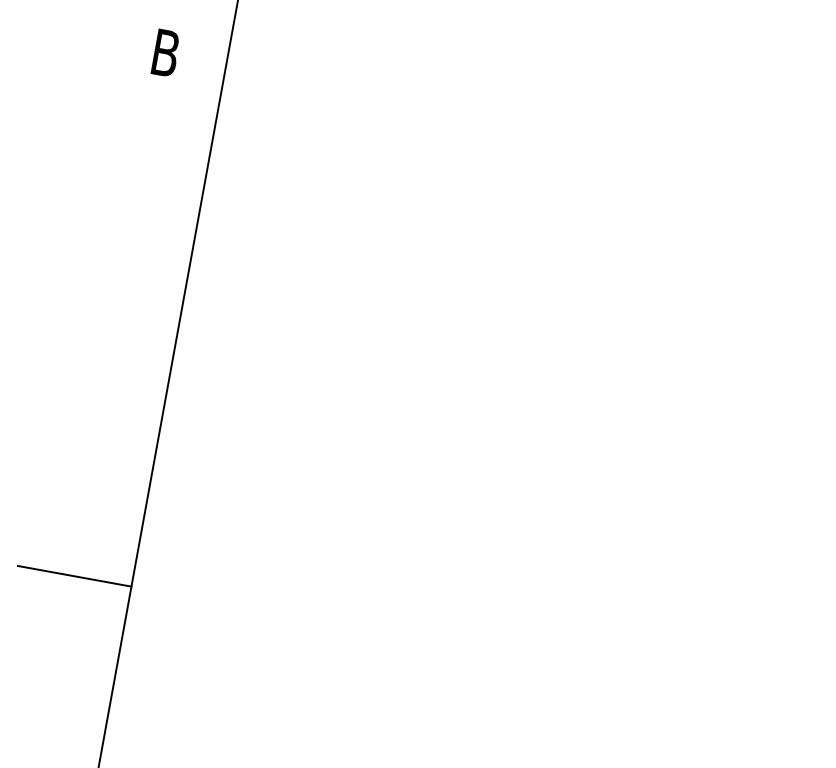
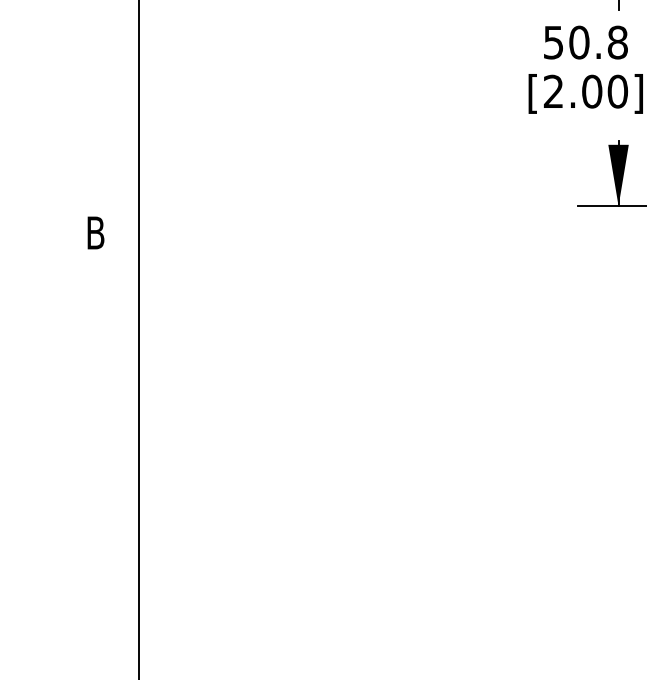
line: (74, 576) -> (98, 609), removed

